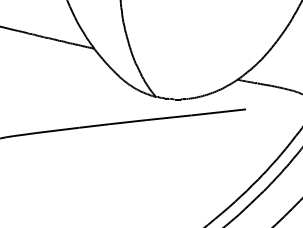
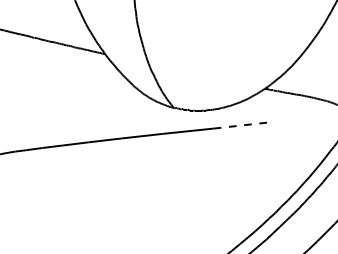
line: (219, 112) -> (244, 125), solid -> dashed

